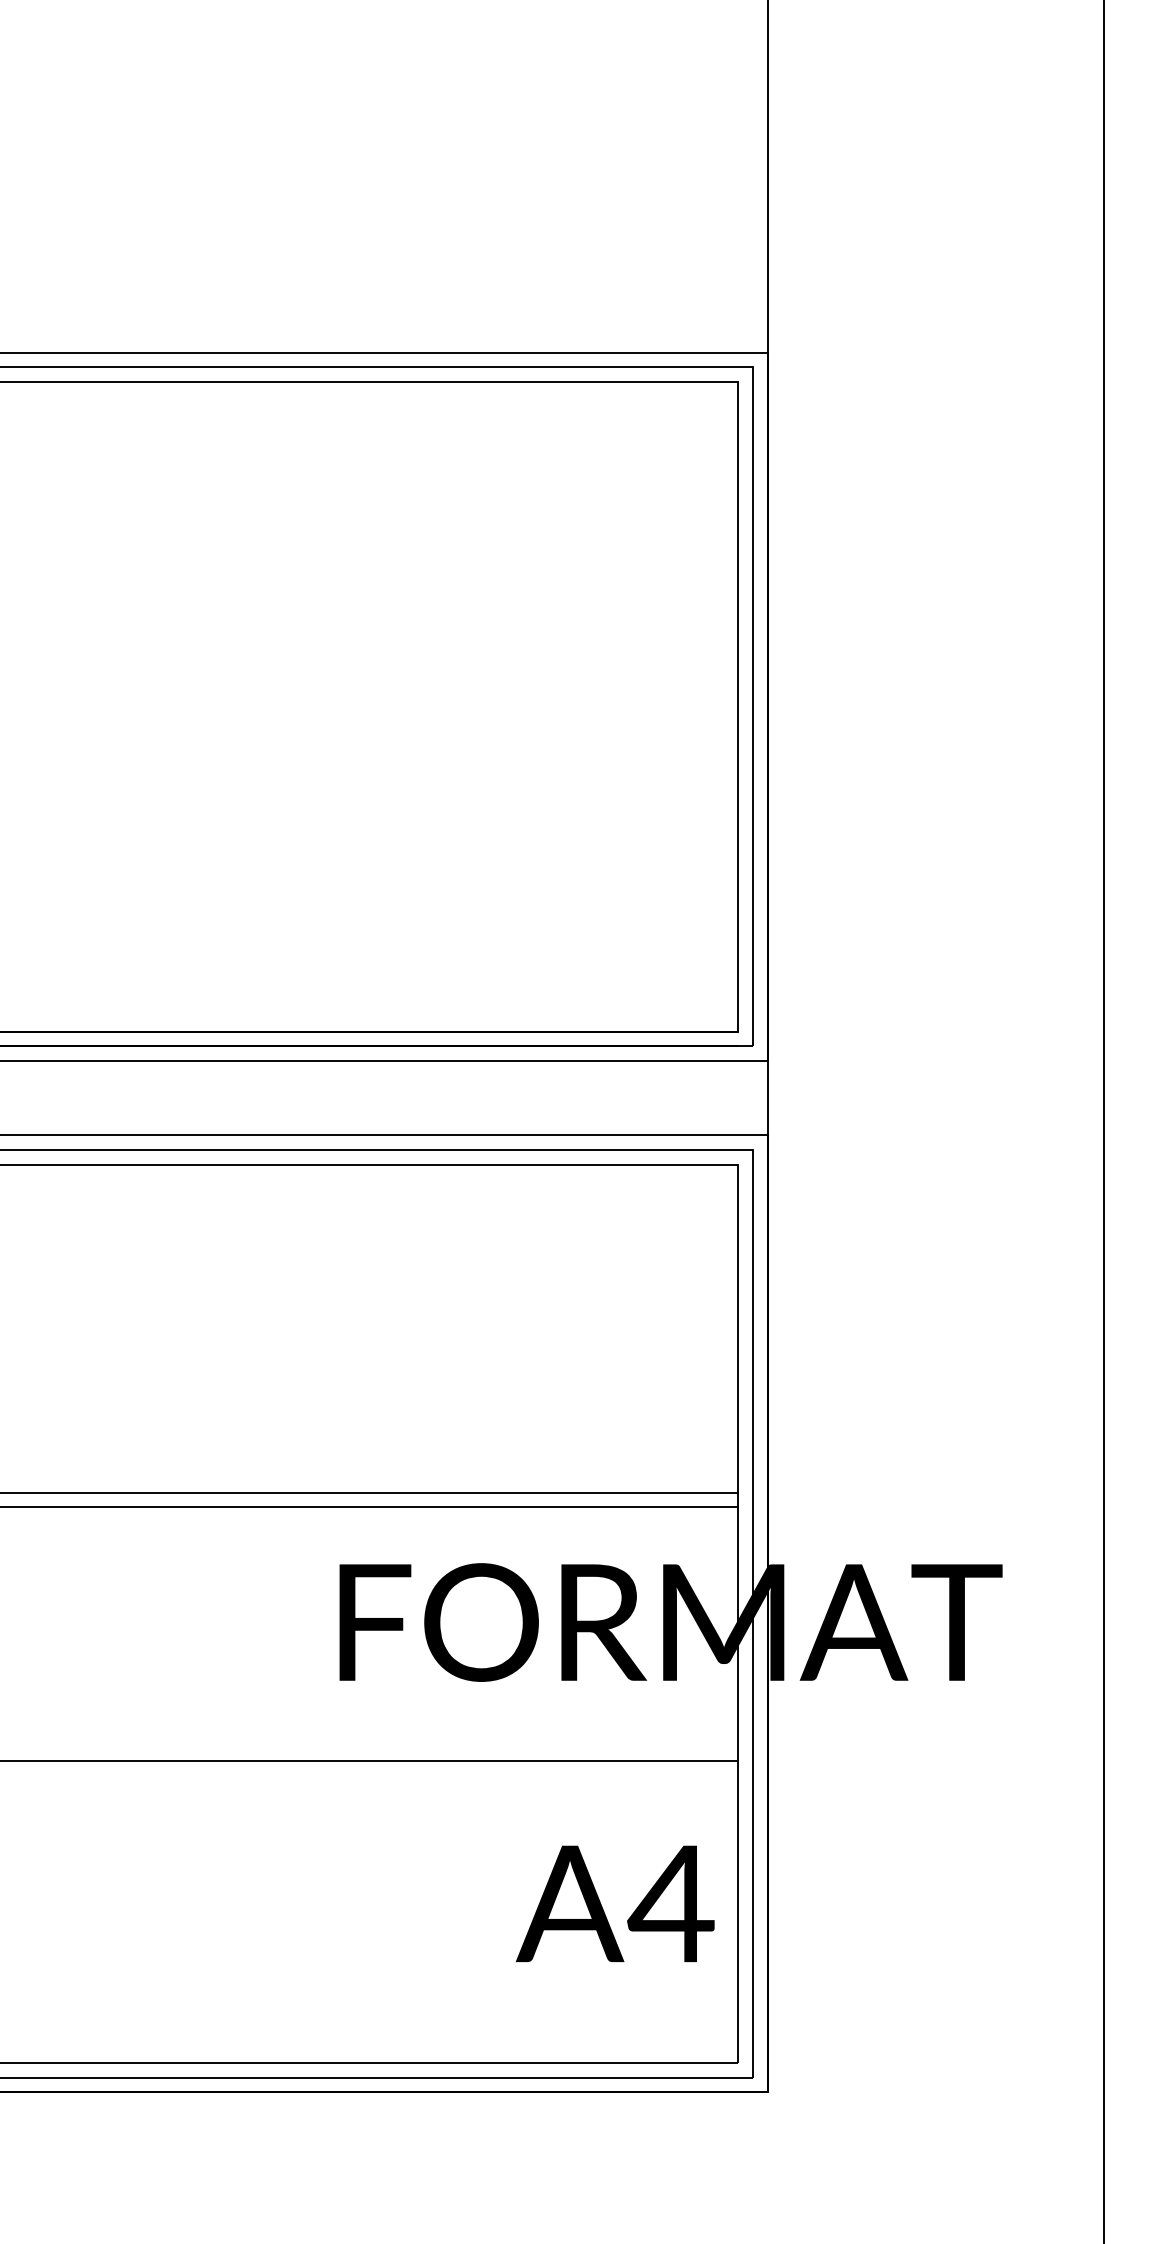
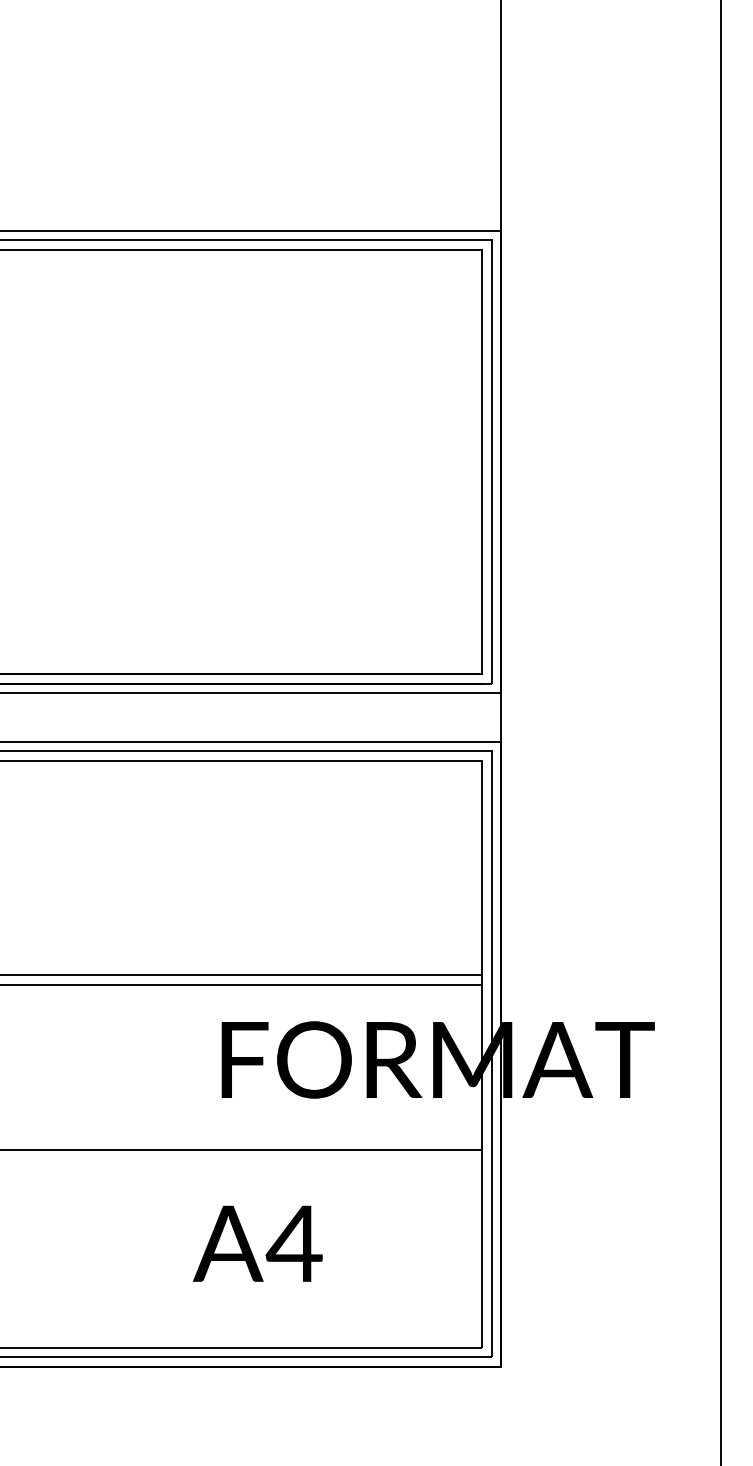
text: (614, 1903) -> (257, 1243), moved

